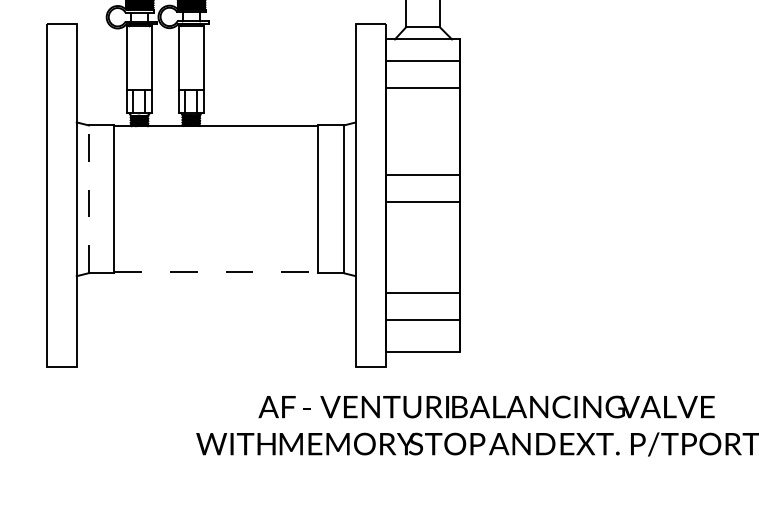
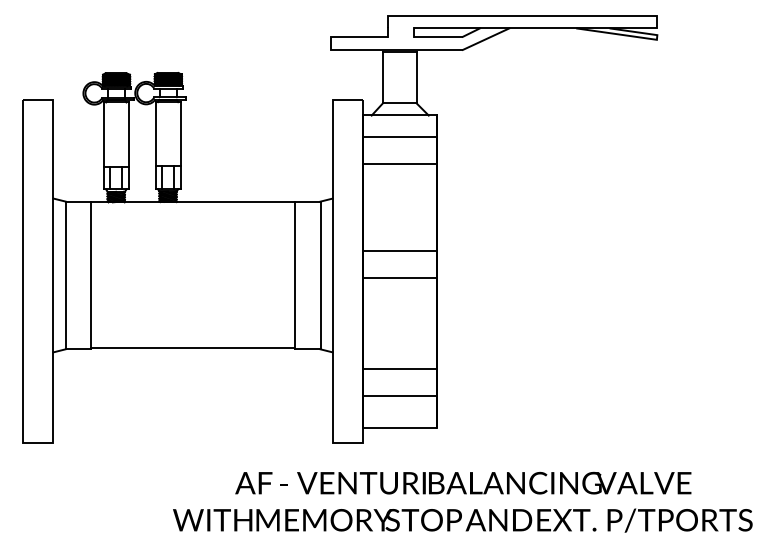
line: (88, 199) -> (65, 275), dashed -> solid
line: (215, 272) -> (192, 348), dashed -> solid

